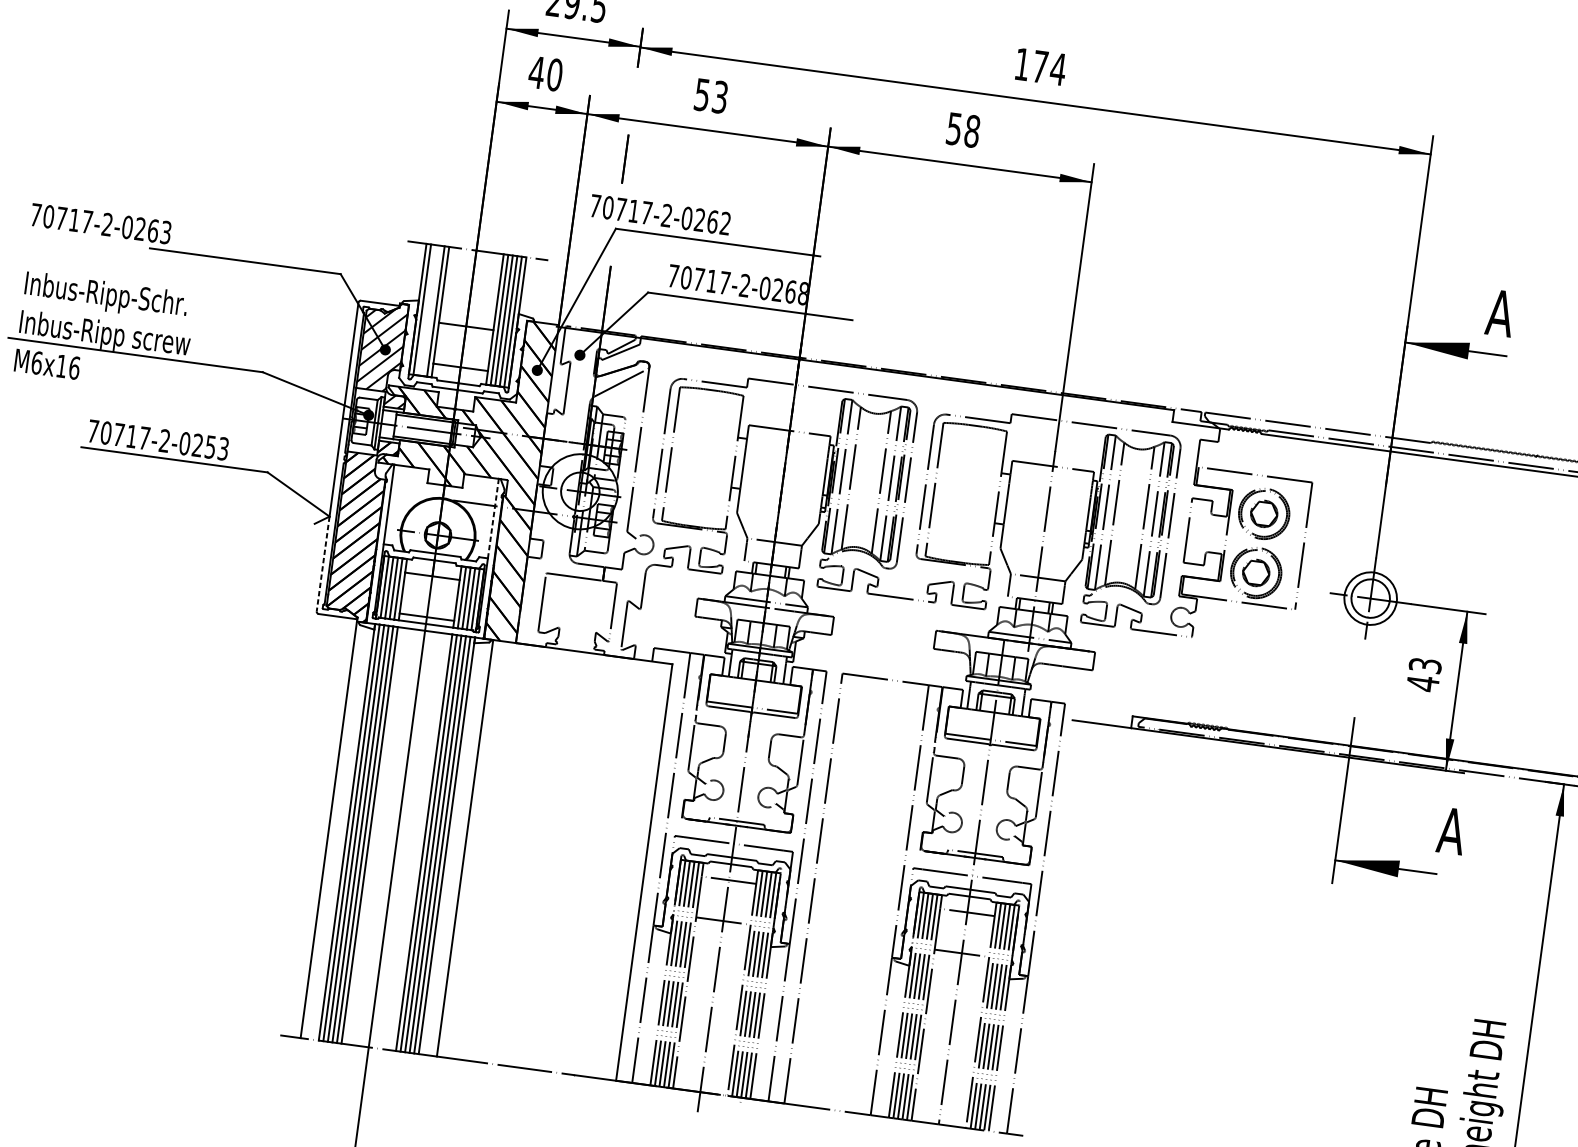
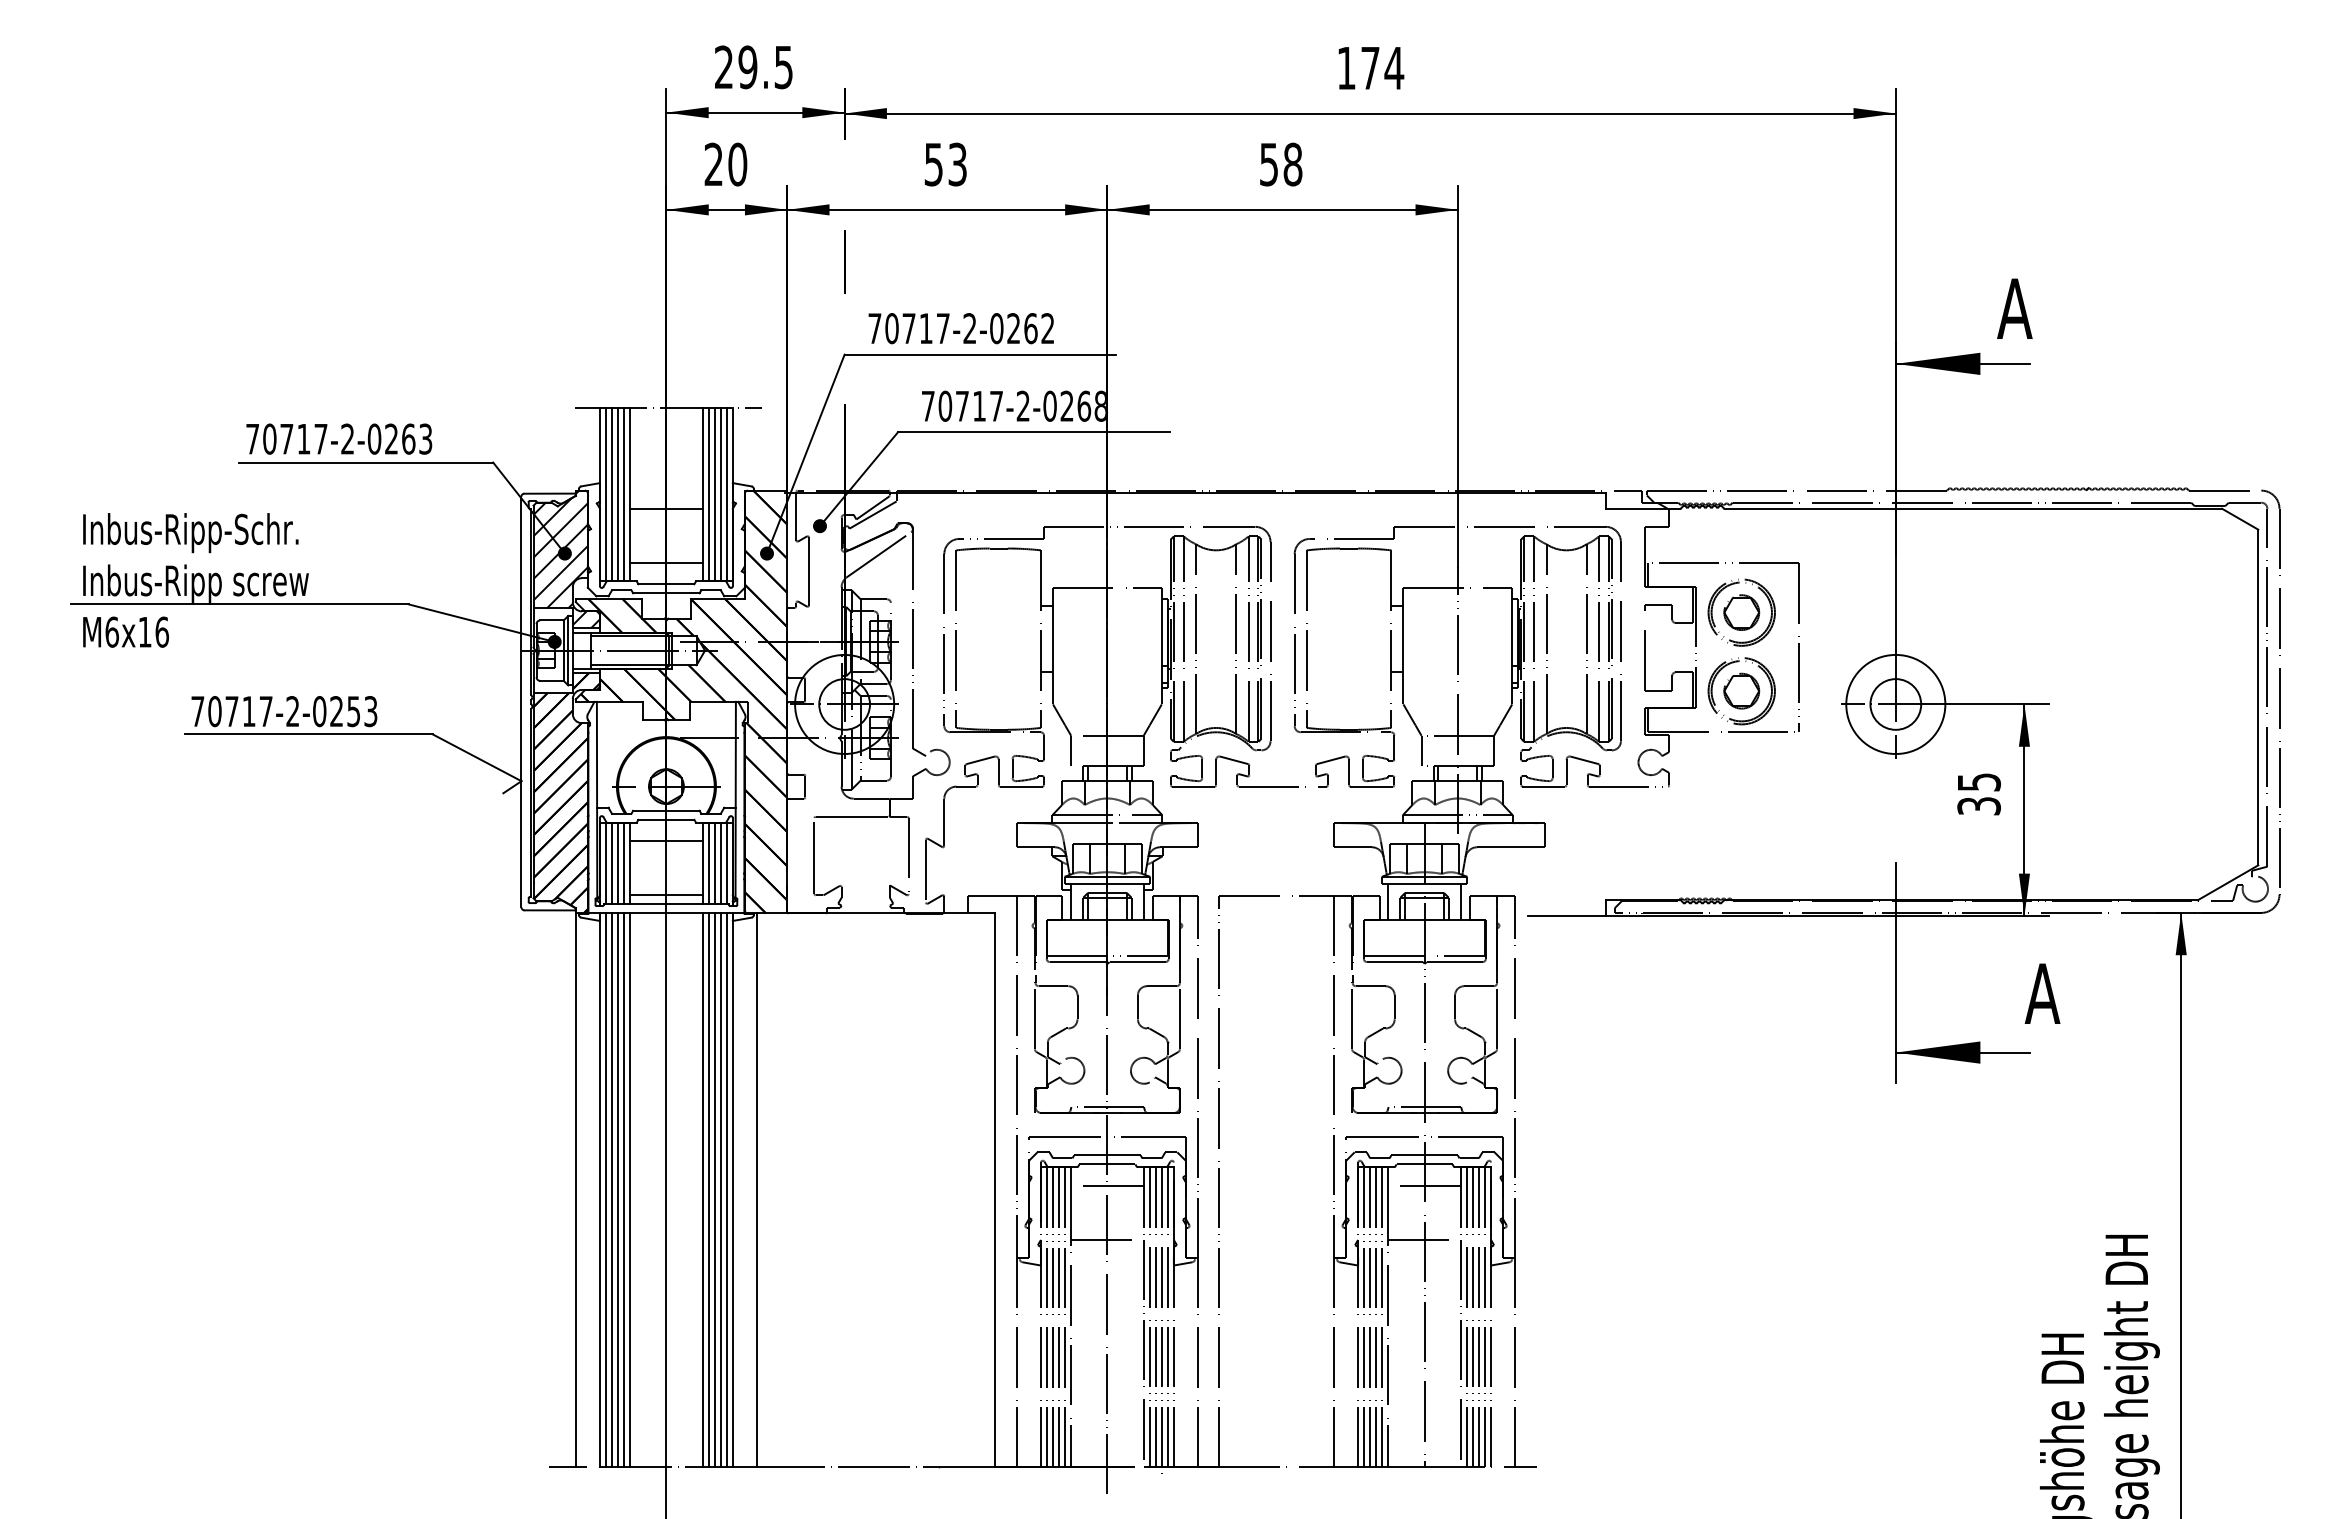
text: (536, 71) -> (713, 163), 40 -> 20
text: (659, 214) -> (960, 328), moved
text: (101, 223) -> (339, 438), moved
line: (427, 310) -> (612, 494), added
line: (431, 310) -> (618, 494), added
line: (493, 518) -> (735, 754), dashed -> solid
line: (323, 564) -> (521, 844), dashed -> solid
circle: (1370, 598) -> (1895, 704), size x1.43
text: (1423, 674) -> (1978, 794), 43 -> 35

